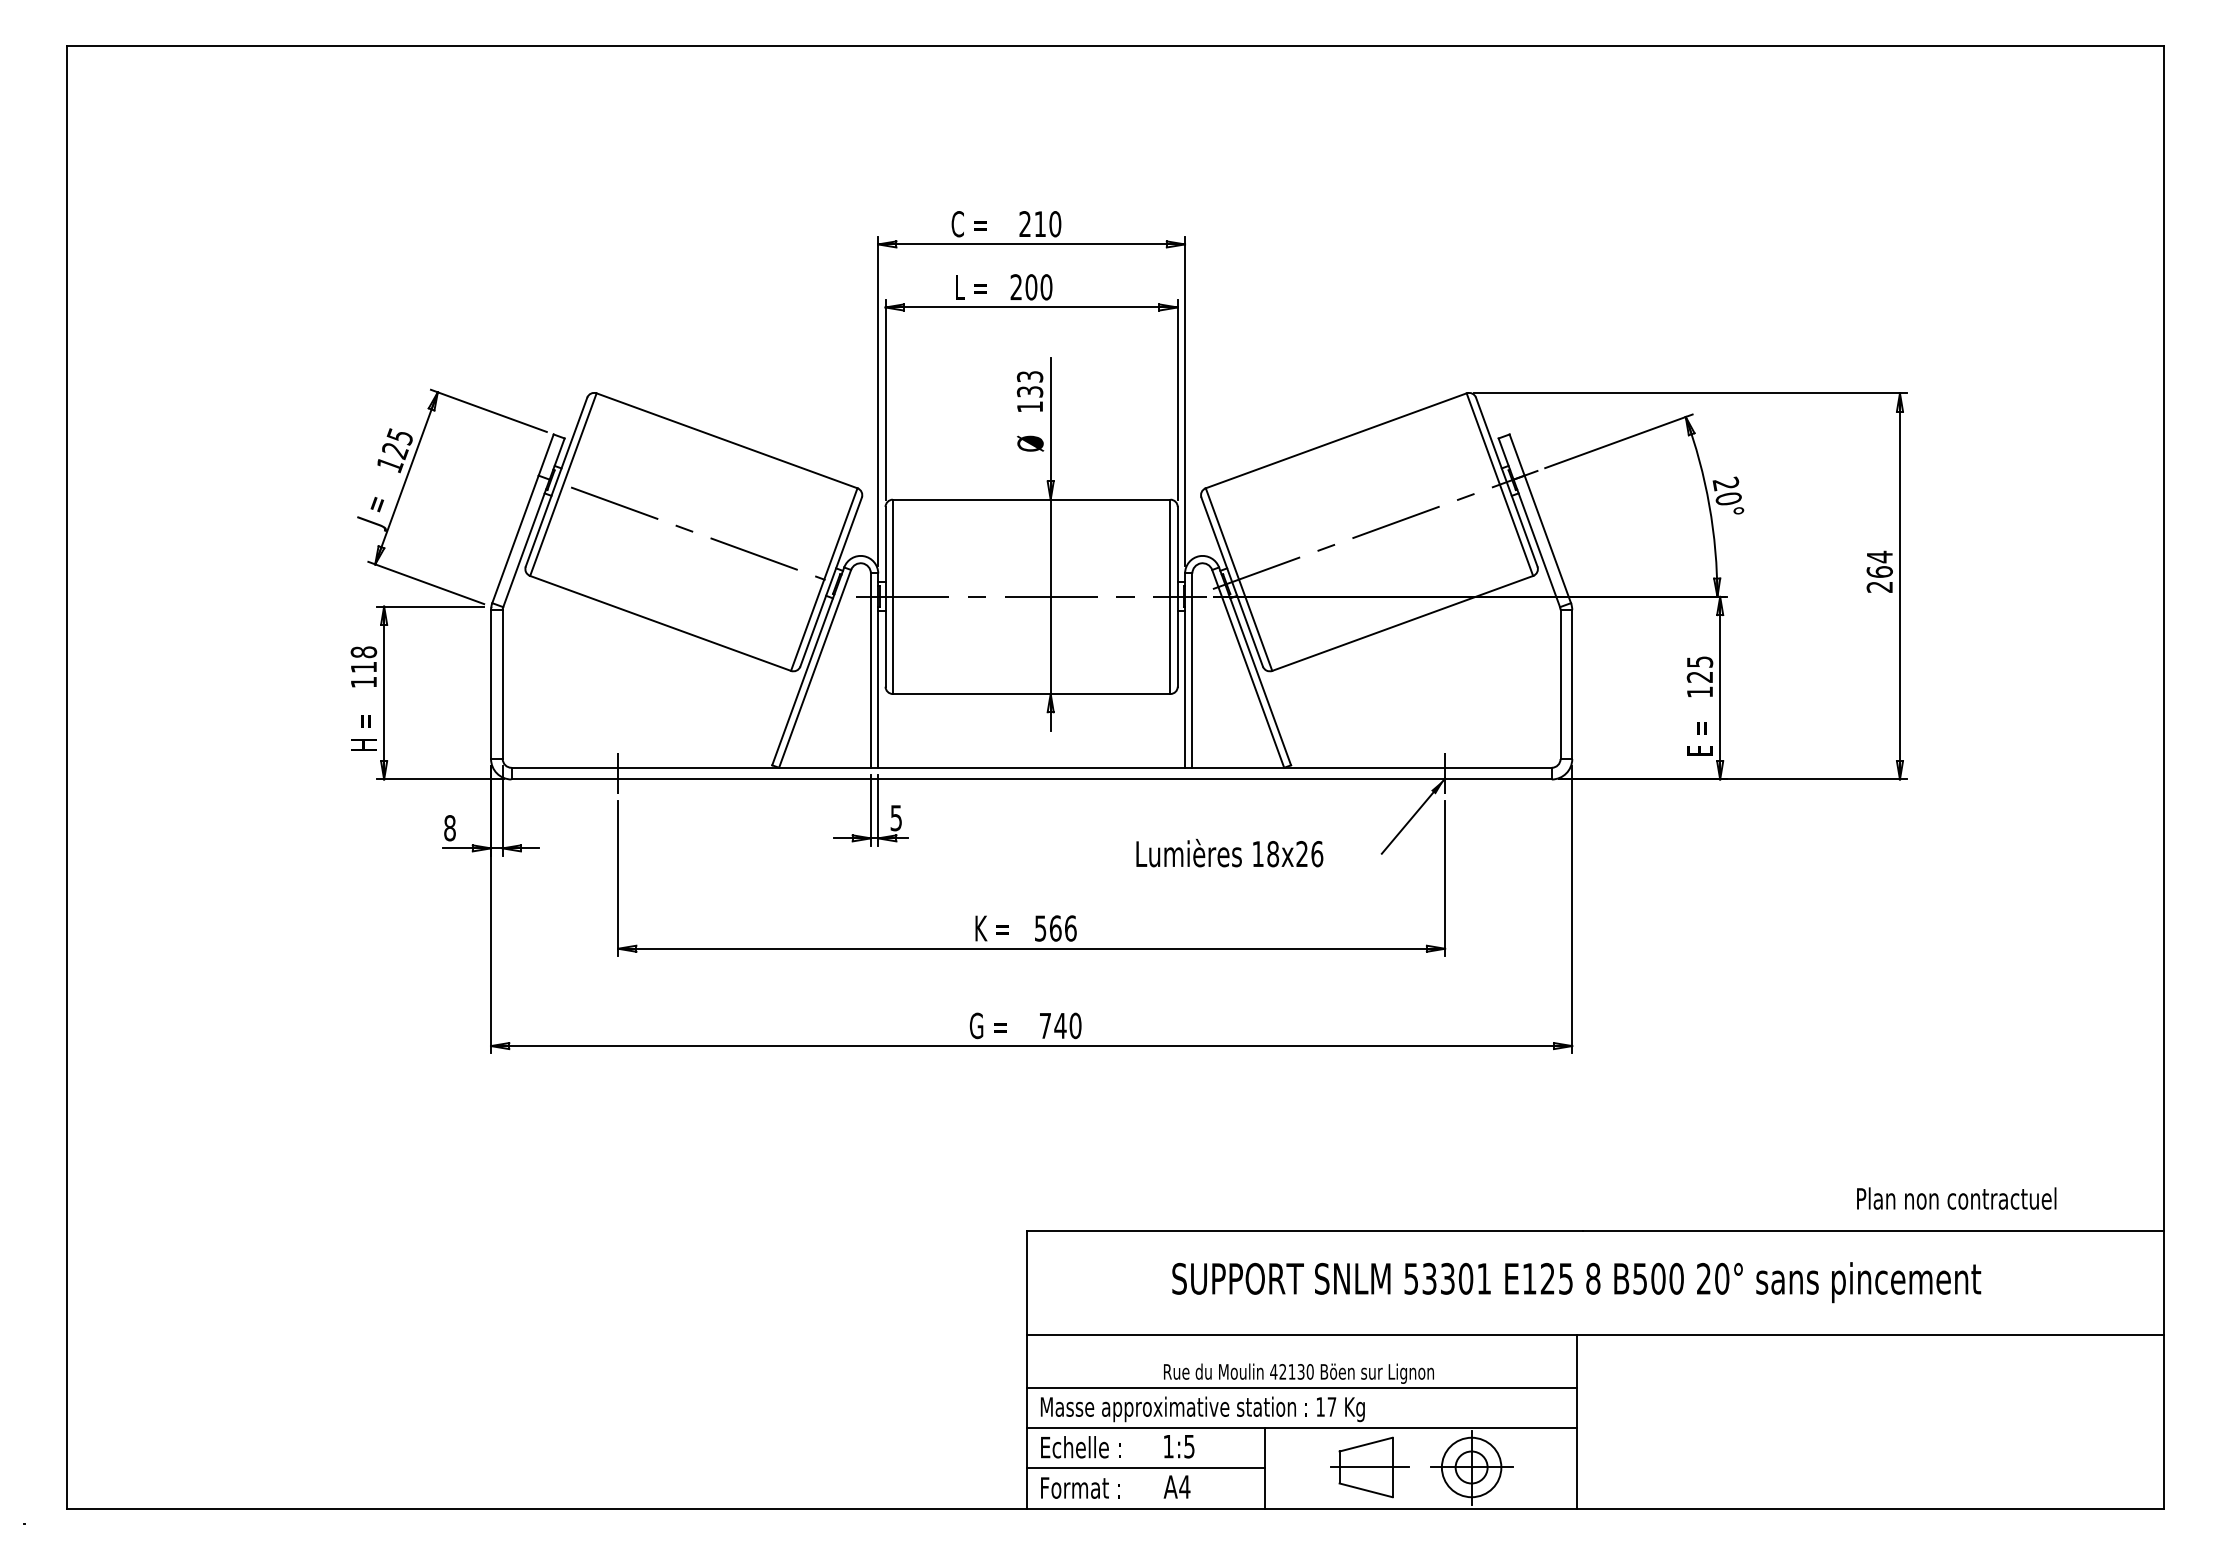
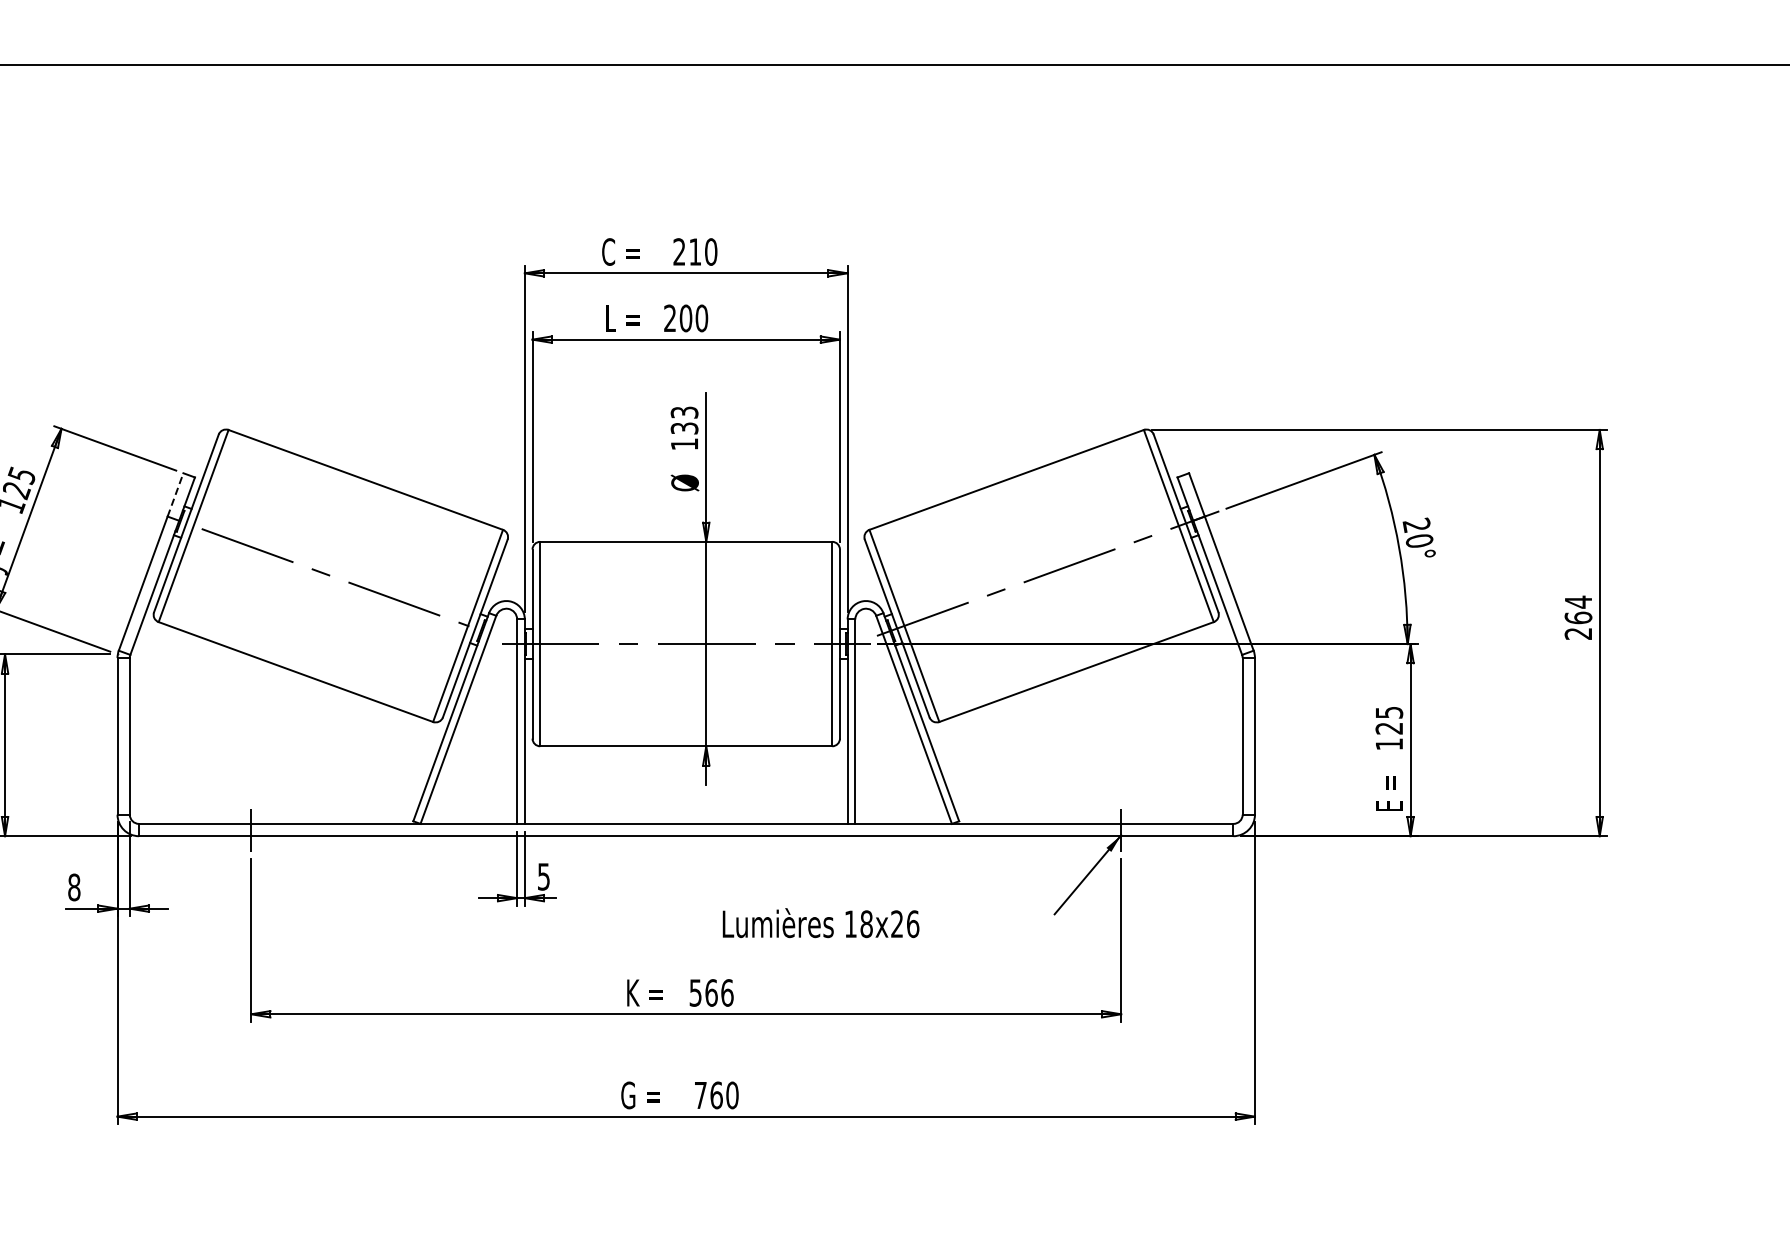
line: (546, 455) -> (175, 495), solid -> dashed
text: (1229, 852) -> (820, 922), moved
text: (1060, 1025) -> (716, 1095), 740 -> 760

